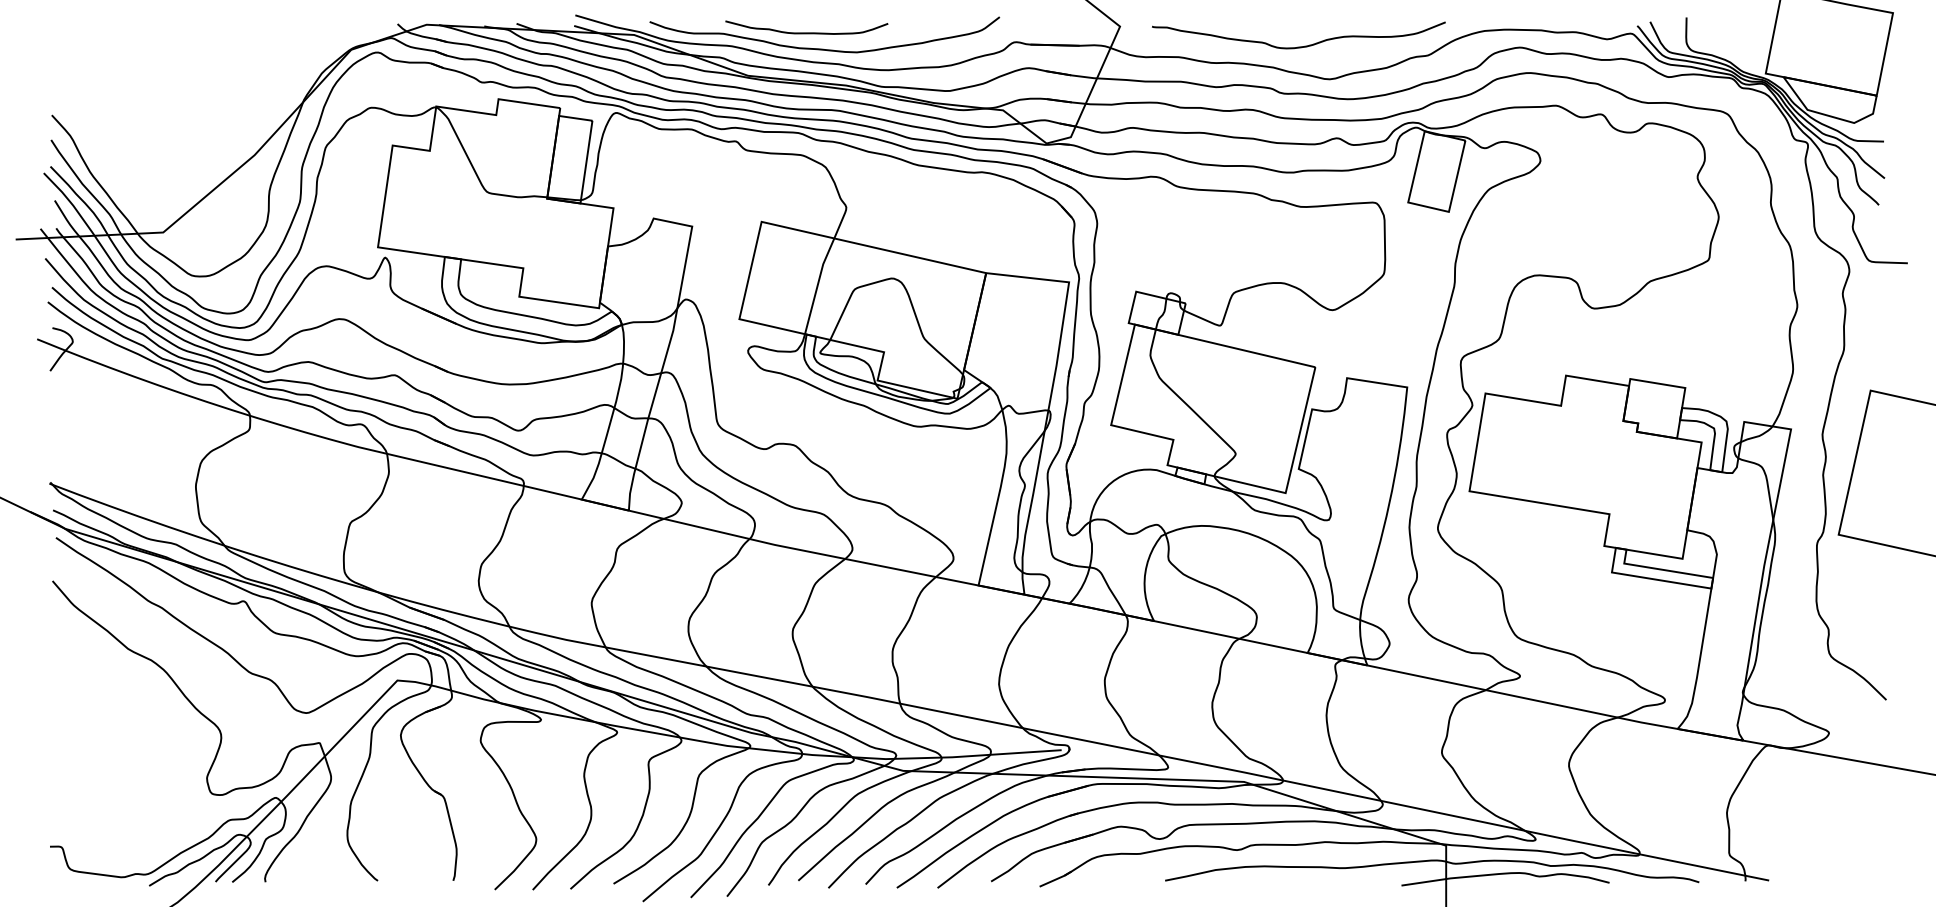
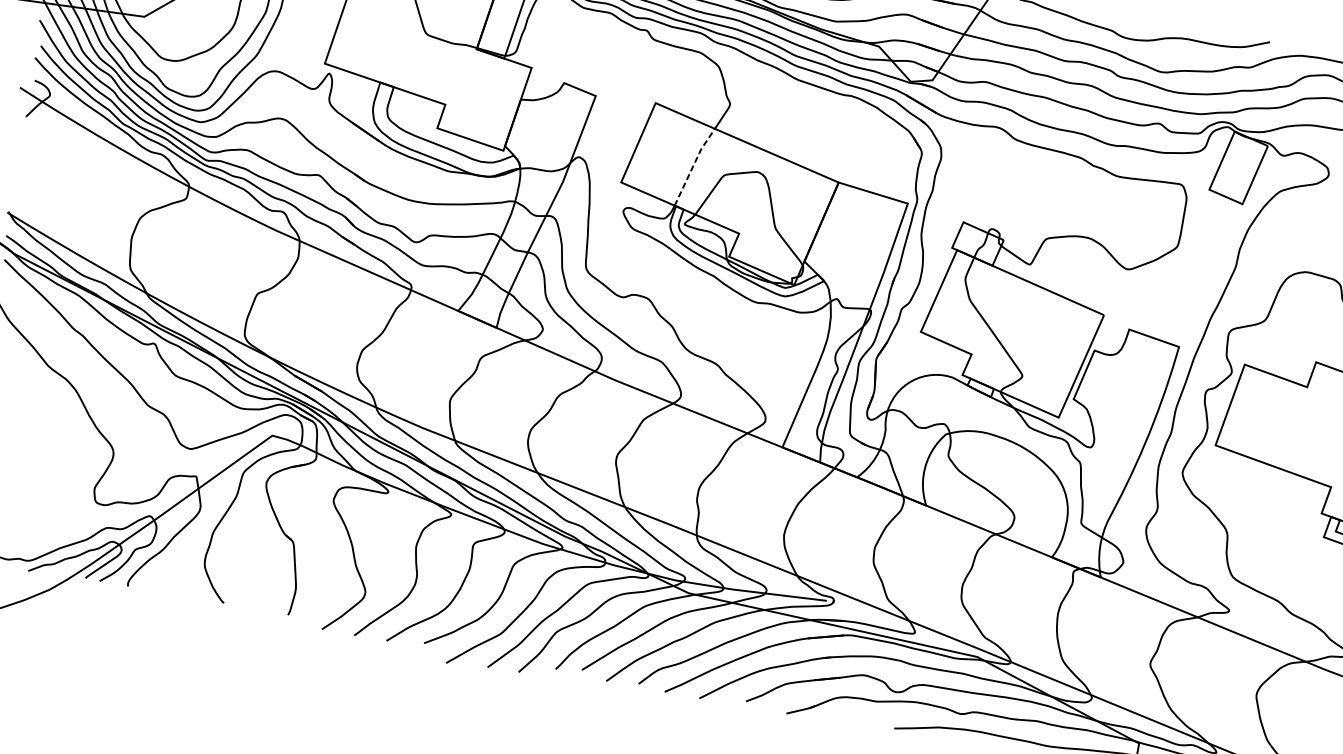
line: (818, 284) -> (694, 165), solid -> dashed

